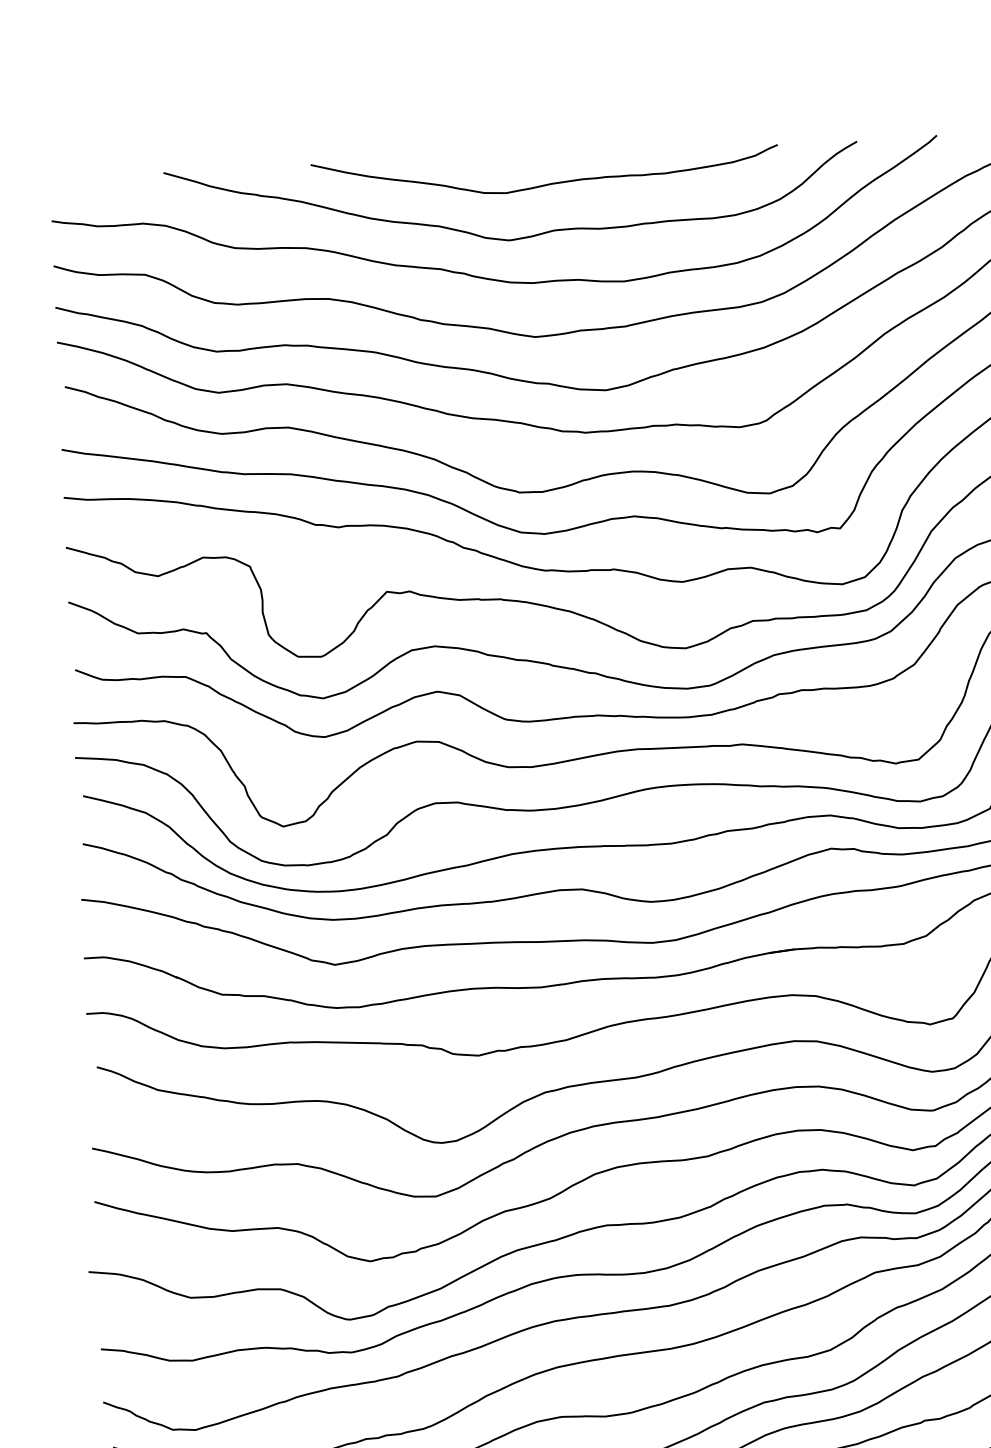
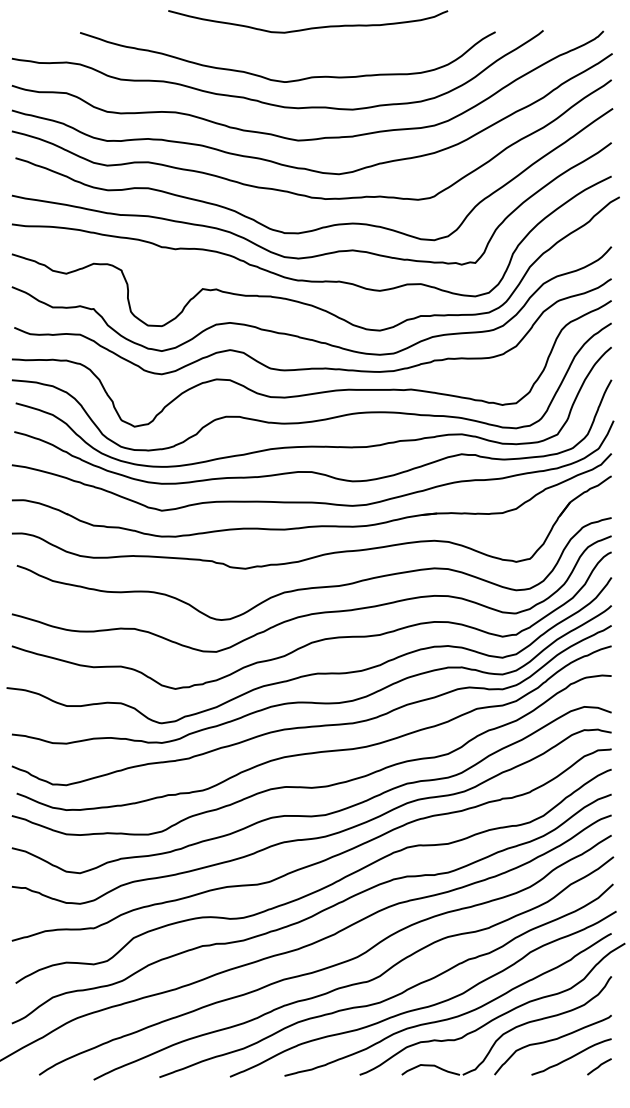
curve: (547, 182) -> (309, 27), moved

